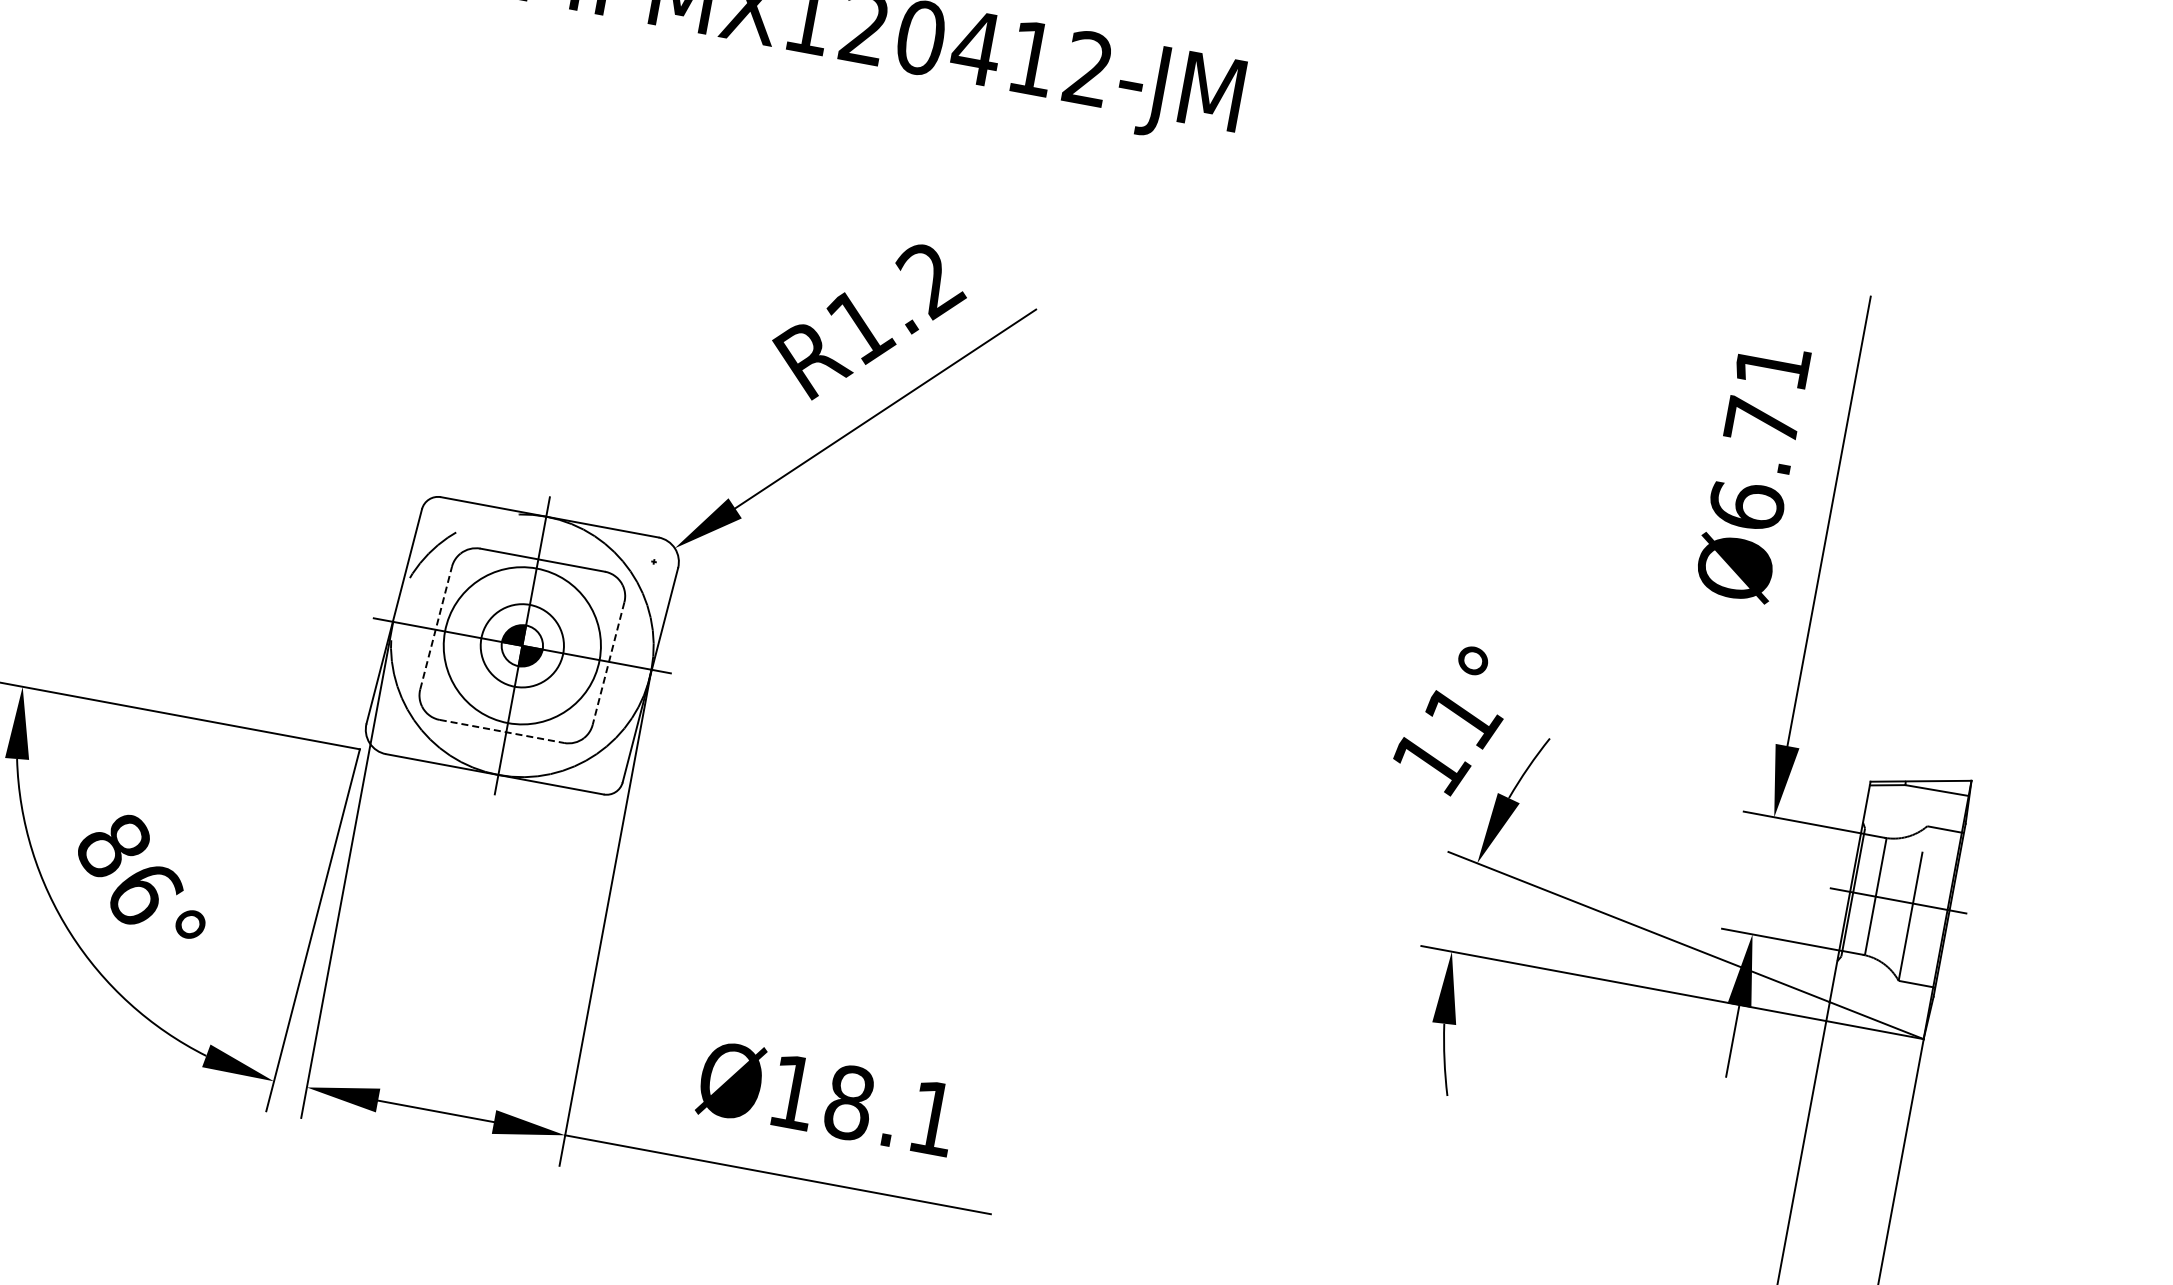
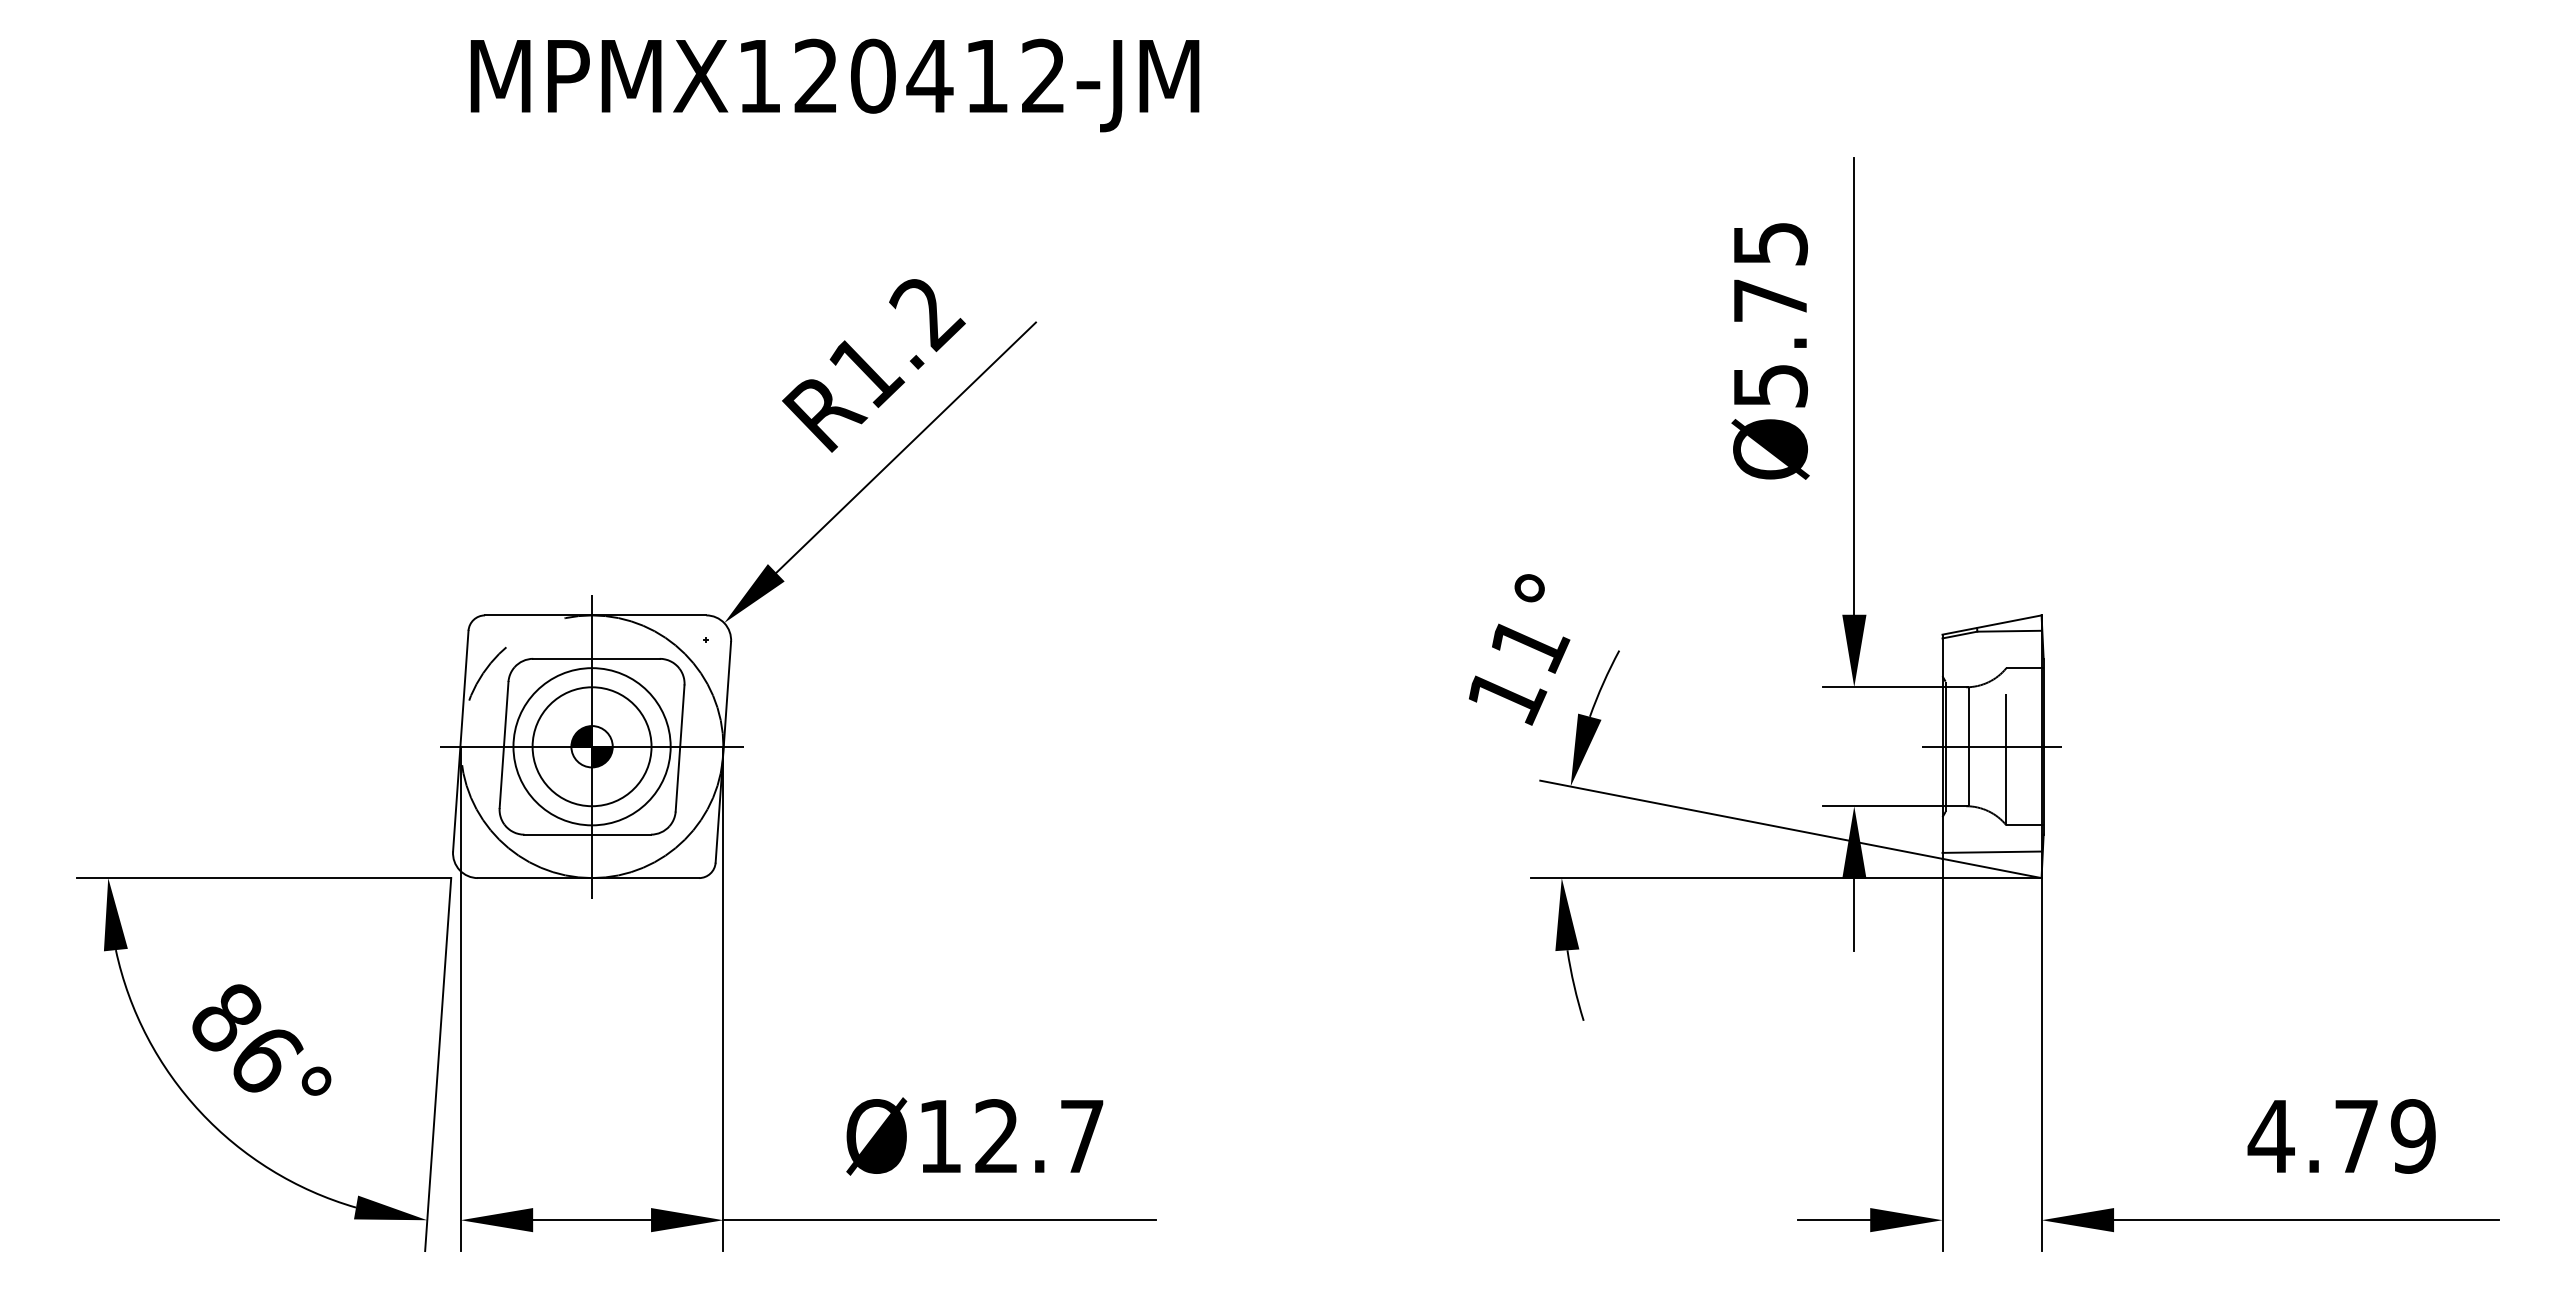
text: (1759, 436) -> (1770, 315), Ø6.71 -> Ø5.75
line: (436, 627) -> (504, 744), dashed -> solid
circle: (521, 645) -> (591, 746), size x1.43
line: (608, 663) -> (680, 748), dashed -> solid
line: (502, 731) -> (588, 834), dashed -> solid
line: (1879, 1003) -> (1991, 851), added
text: (890, 1110) -> (1038, 1136), Ø18.1 -> Ø12.7

